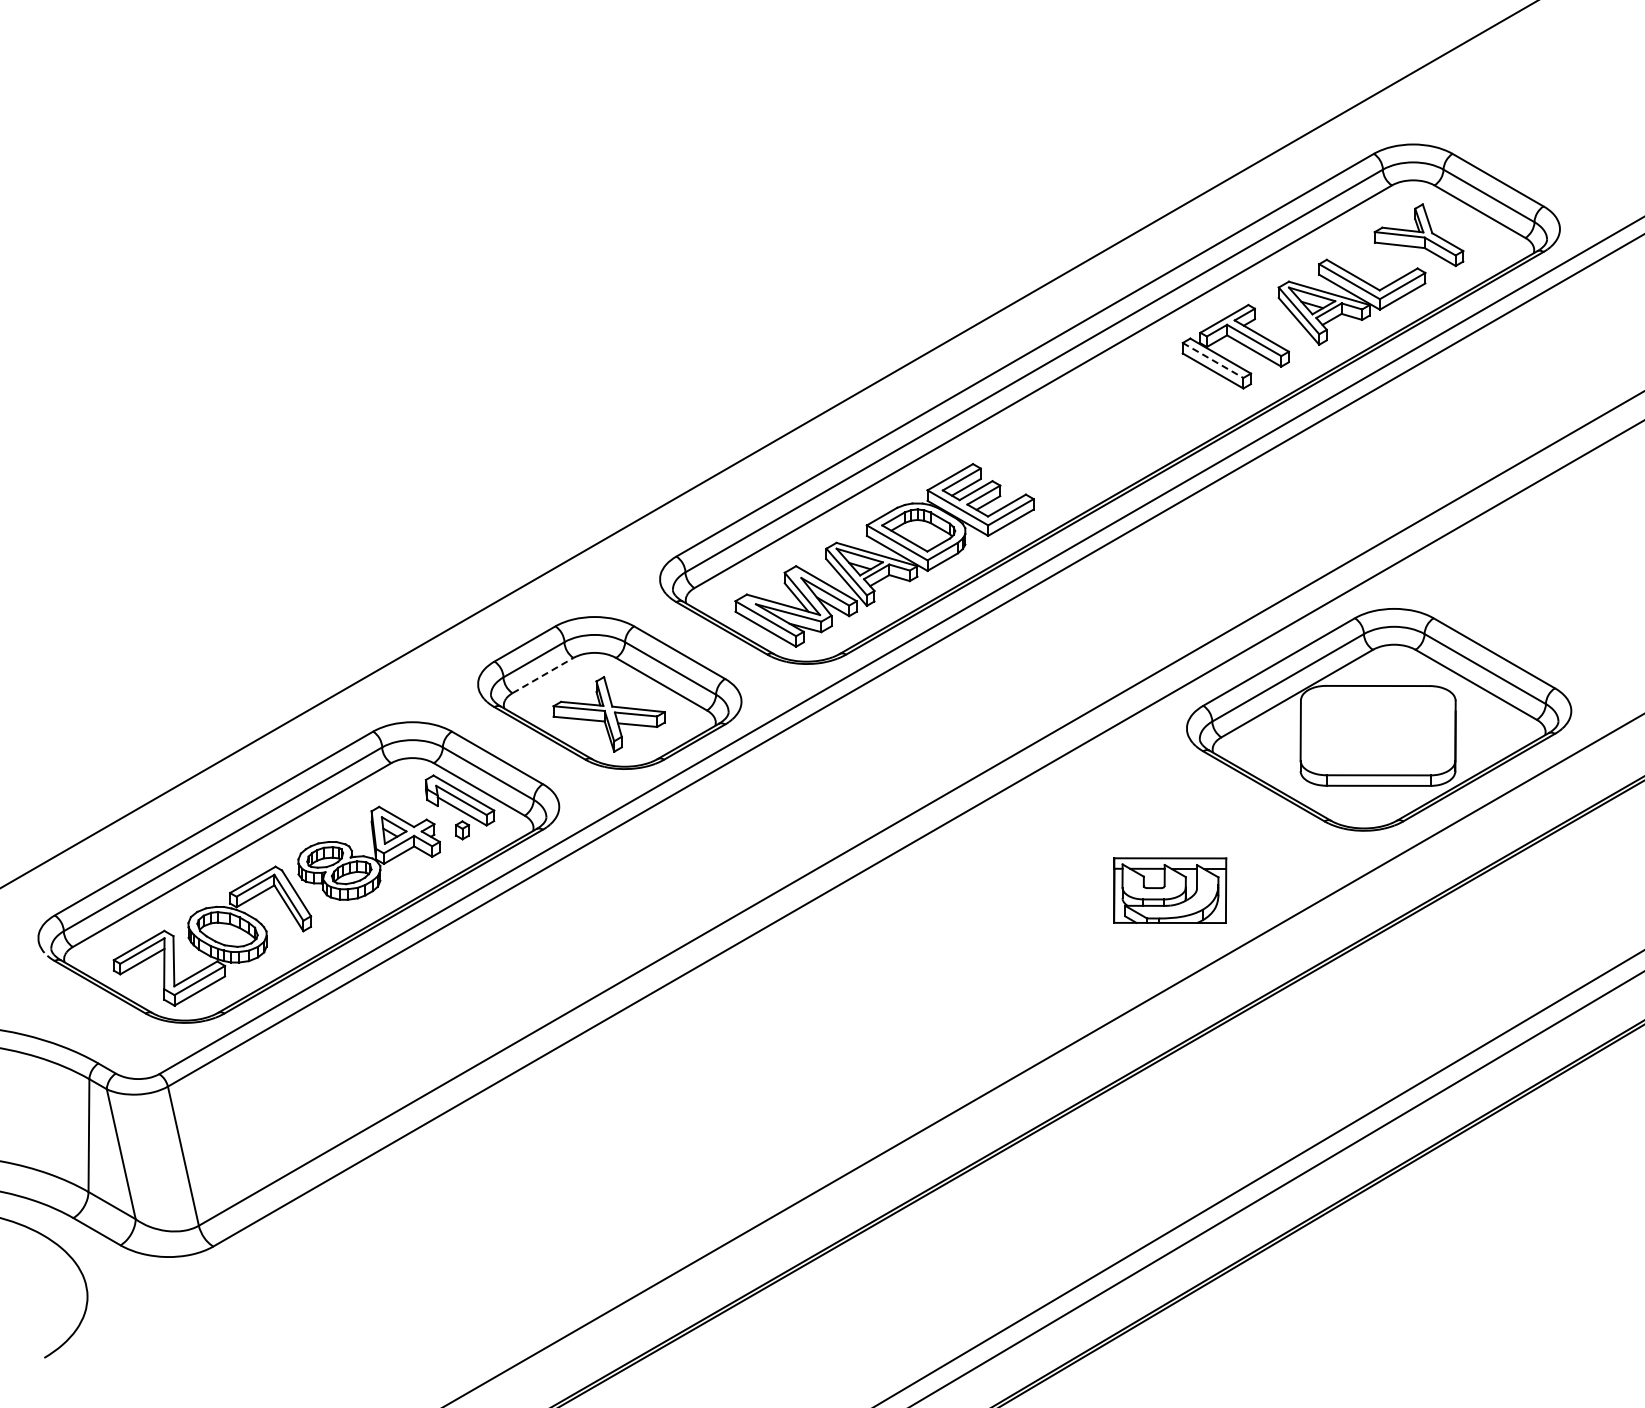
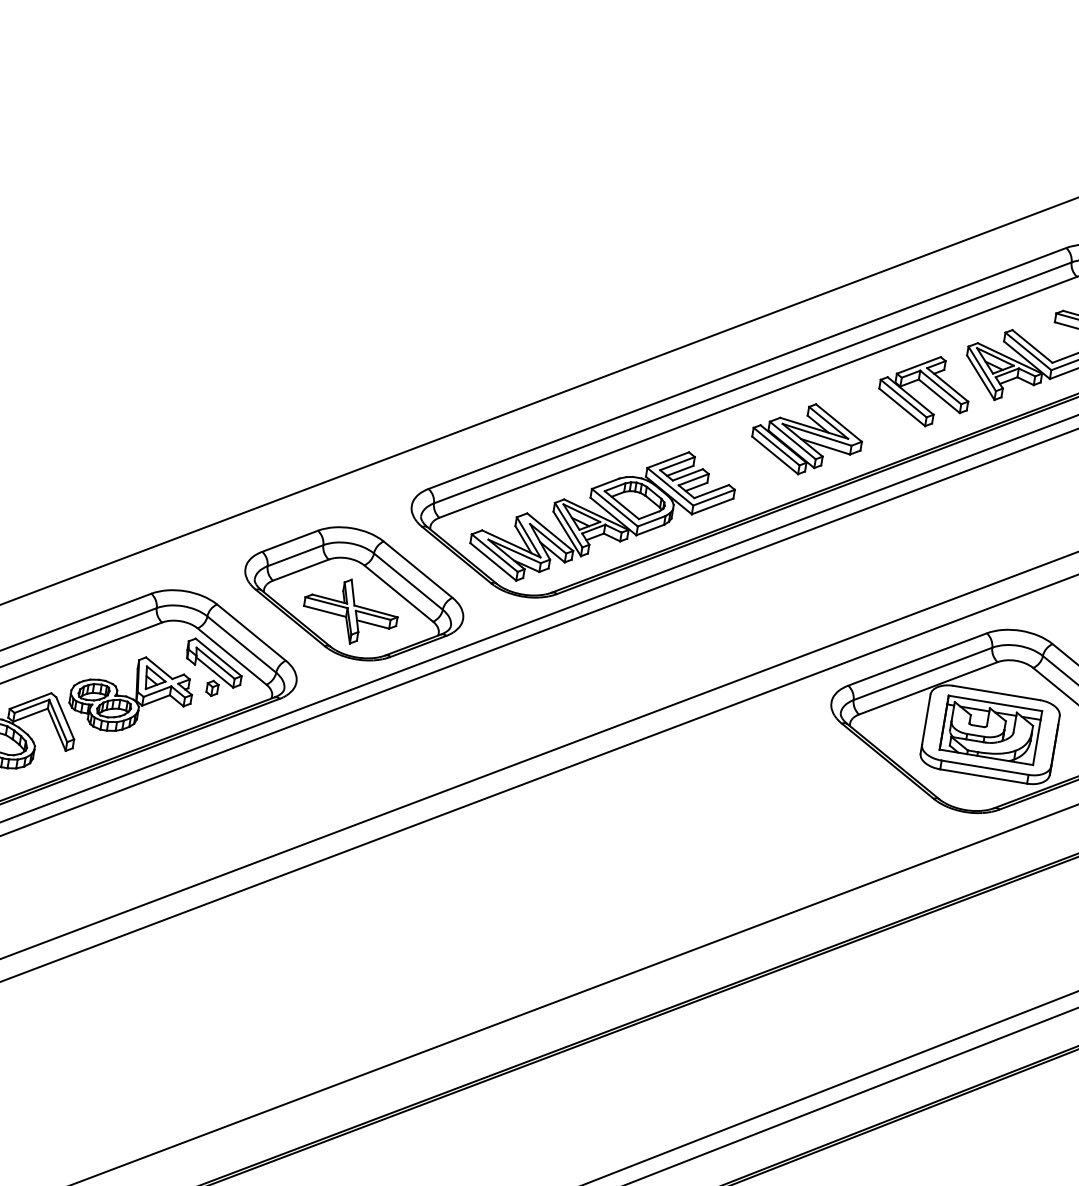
line: (1213, 360) -> (904, 398), dashed -> solid
part: (1107, 425) -> (806, 438), added
line: (543, 675) -> (301, 570), dashed -> solid
part: (1170, 890) -> (991, 730), moved

